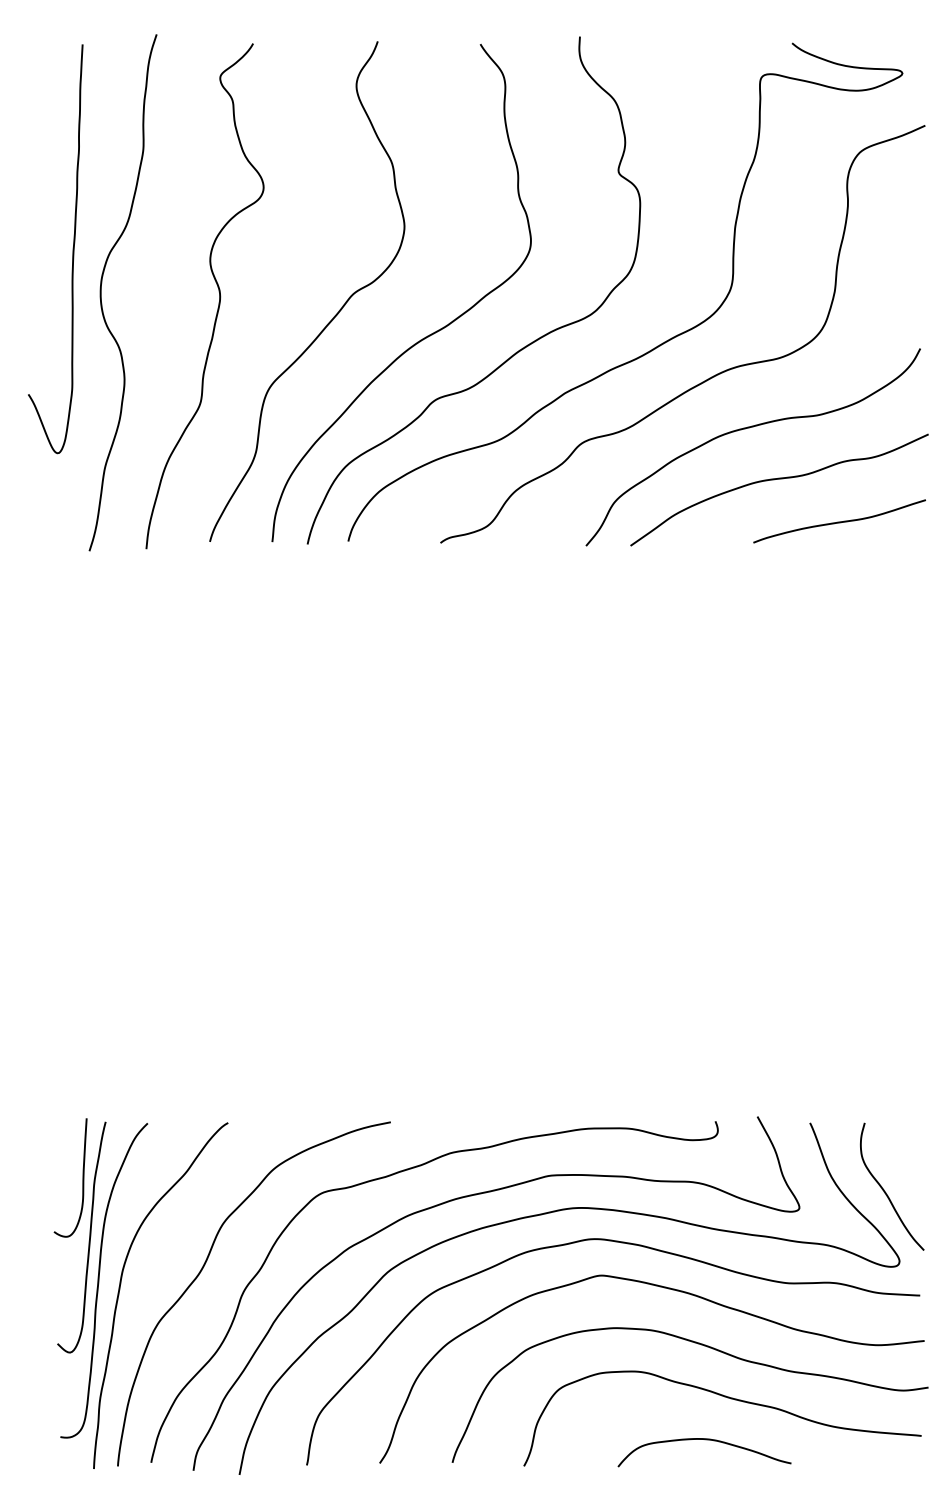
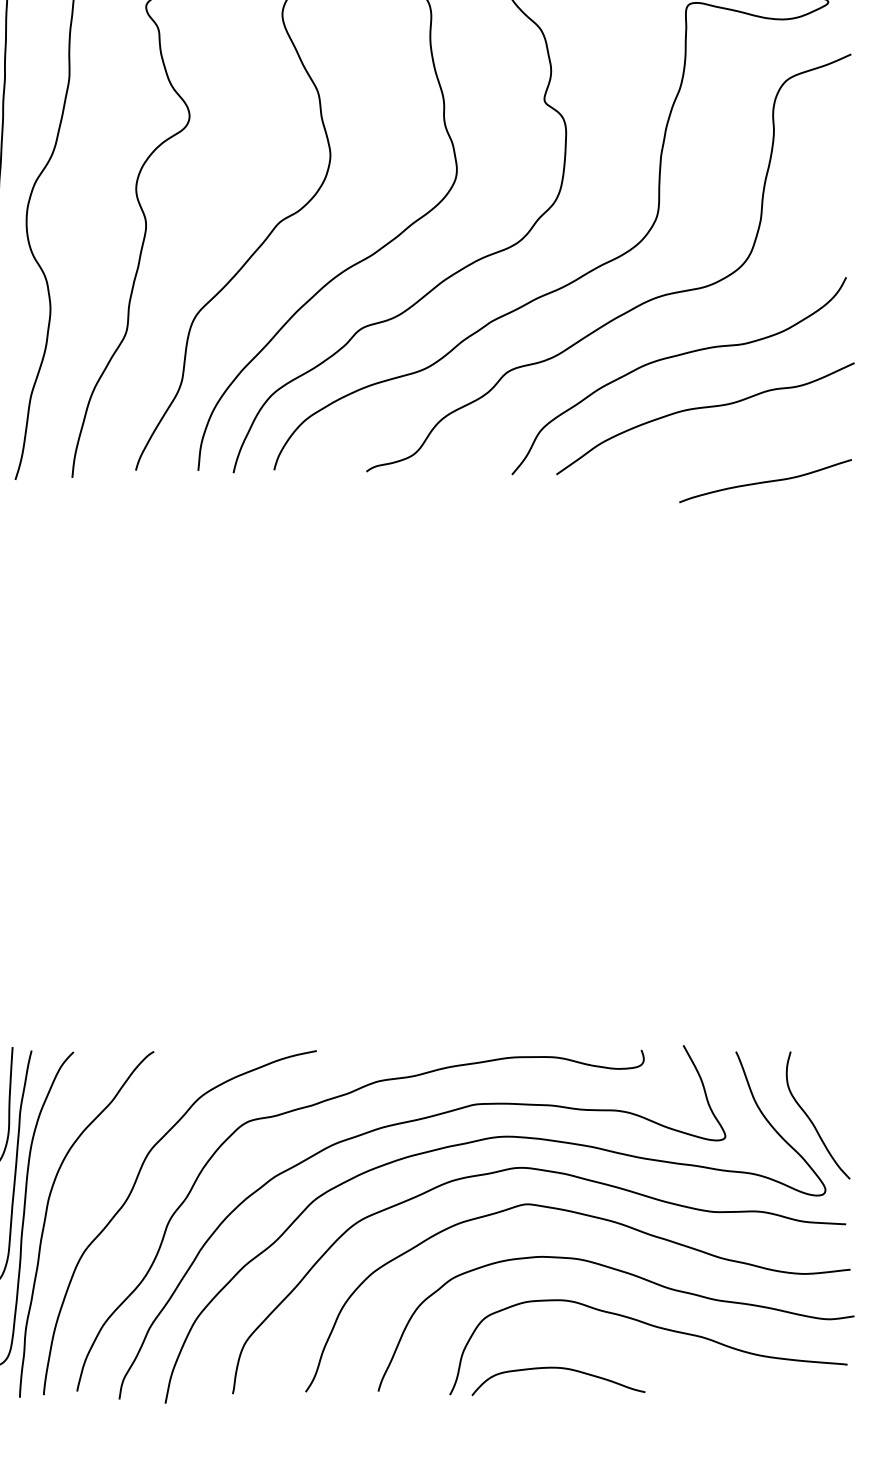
curve: (839, 521) -> (765, 481), moved
curve: (705, 1440) -> (559, 1369), moved

